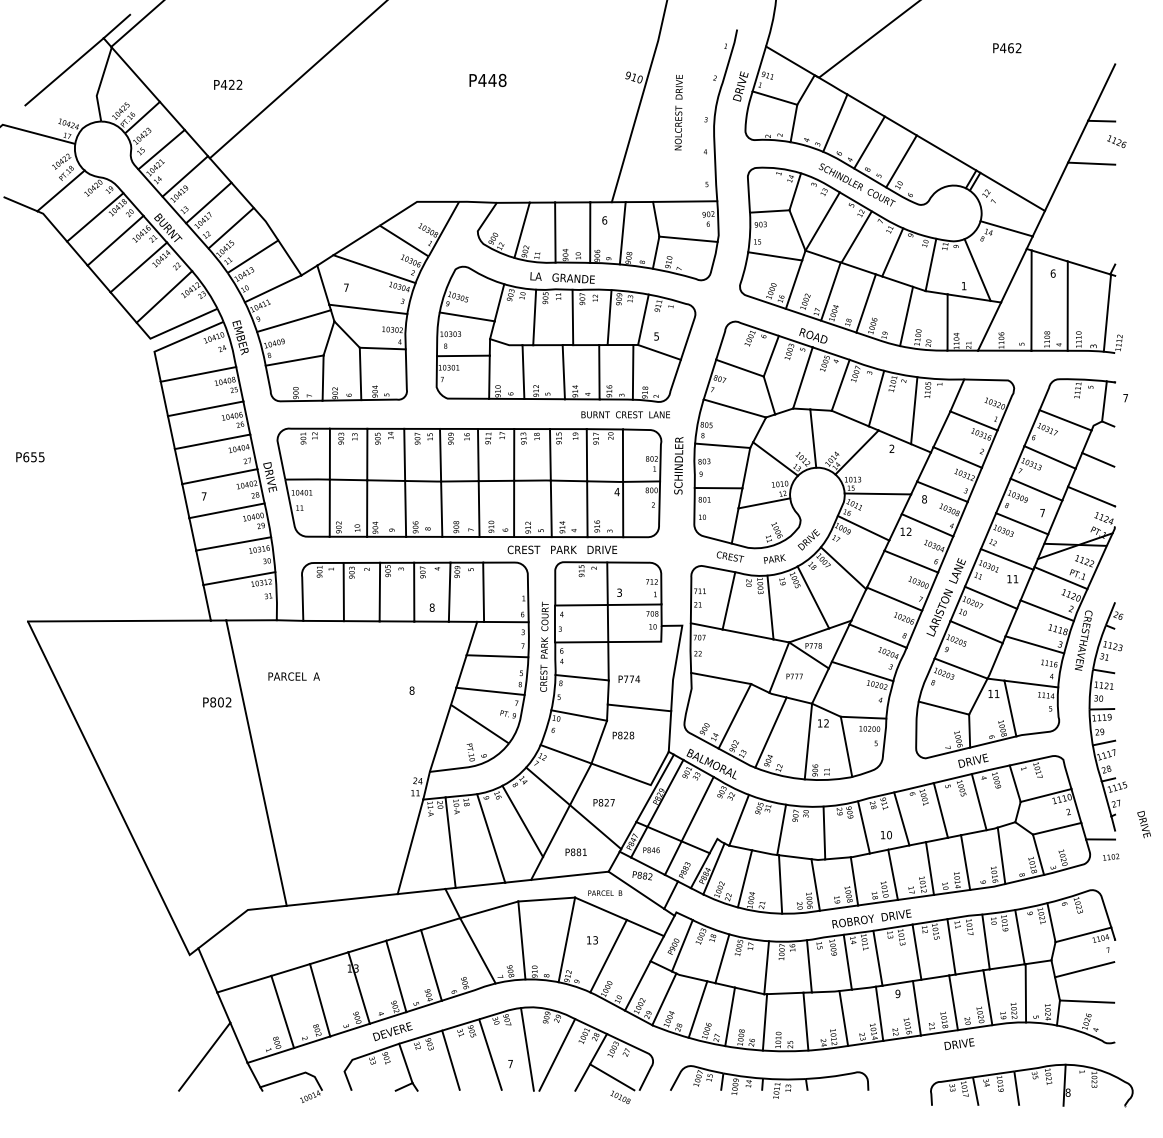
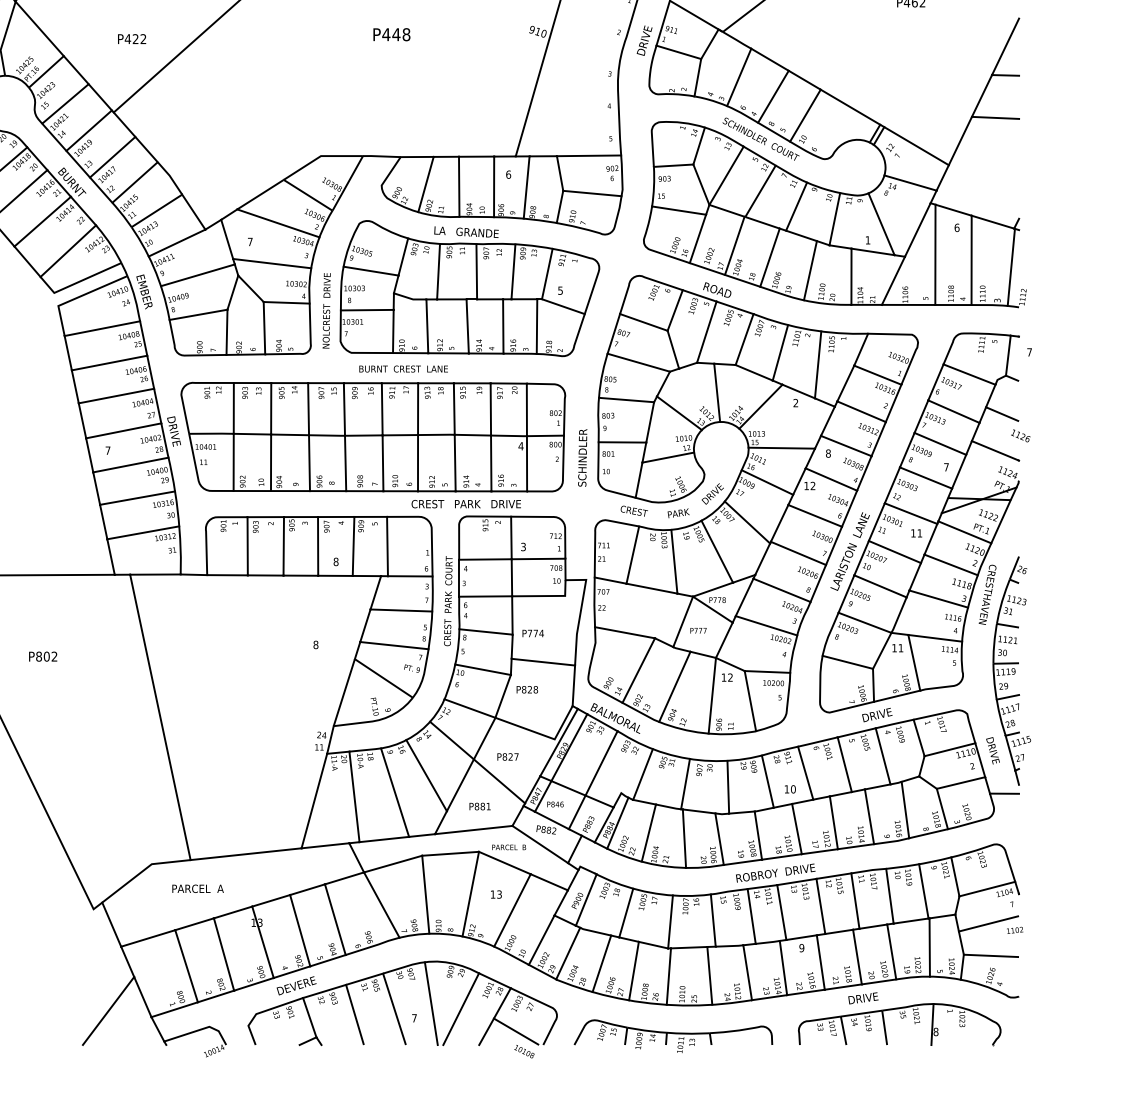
text: (678, 112) -> (326, 310), moved
text: (1116, 141) -> (1020, 435), moved
text: (625, 414) -> (403, 368), moved
text: (678, 465) -> (582, 457), moved
text: (293, 676) -> (197, 888), moved
text: (217, 702) -> (43, 656), moved
text: (1143, 824) -> (992, 750), moved
text: (1111, 856) -> (1015, 929), moved
part: (1033, 1079) -> (901, 1018), moved

